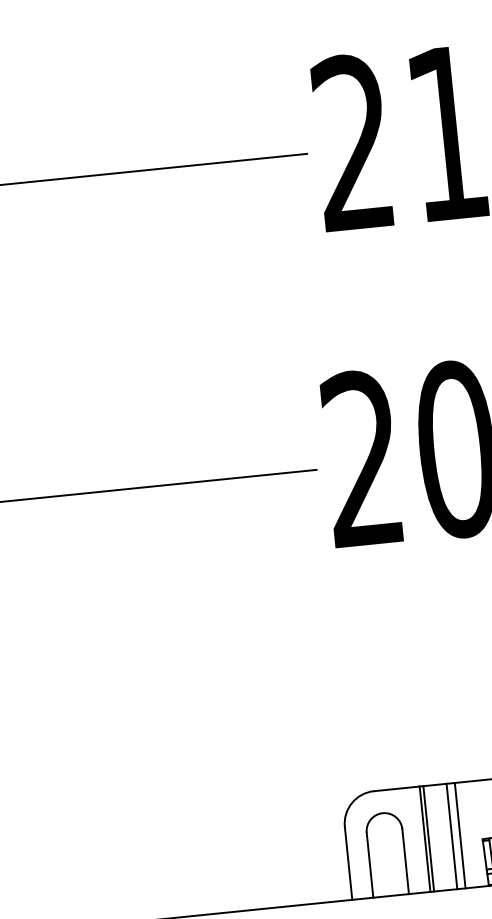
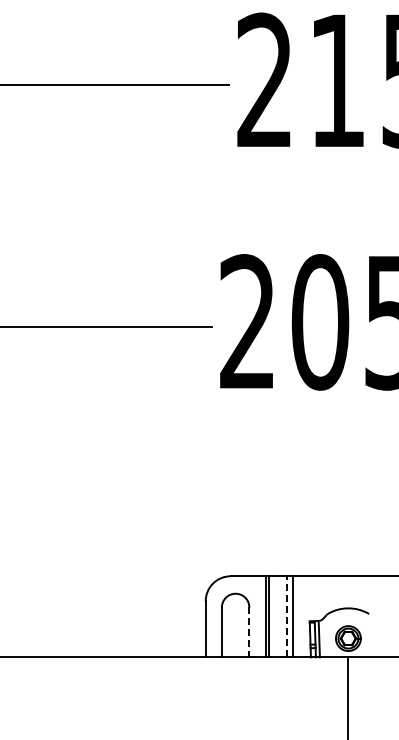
line: (451, 836) -> (286, 616), solid -> dashed
line: (405, 861) -> (249, 632), solid -> dashed

